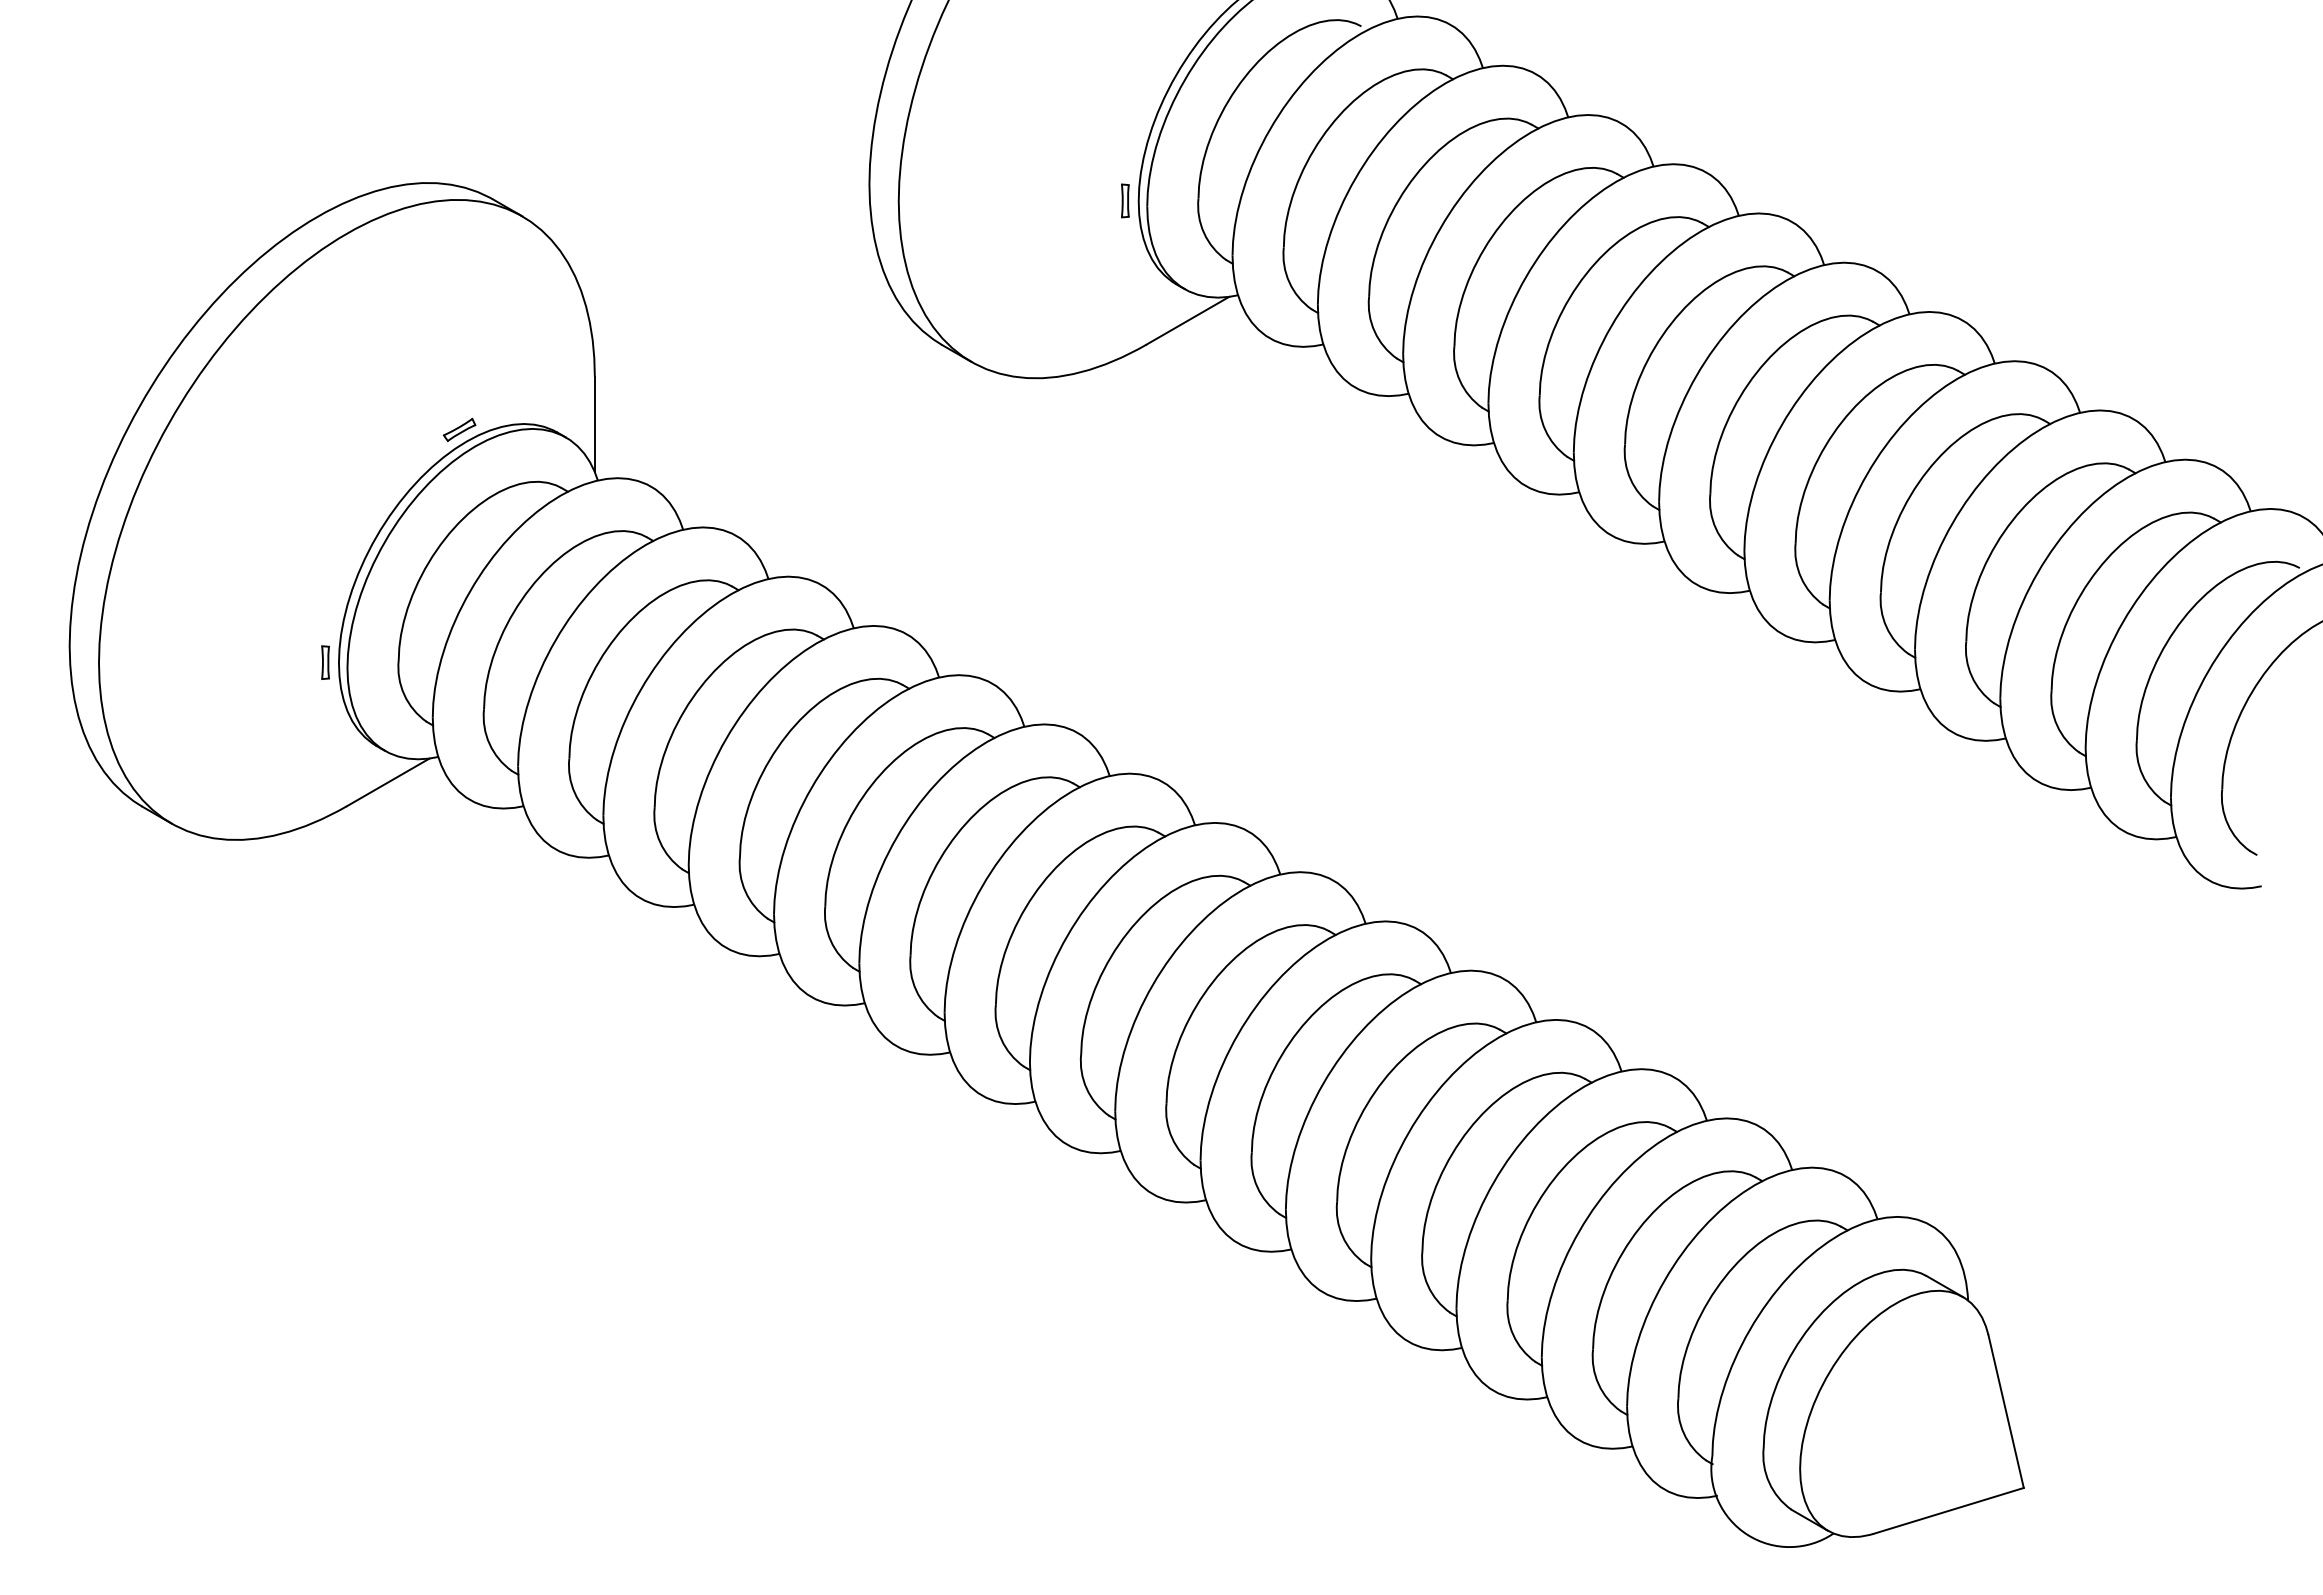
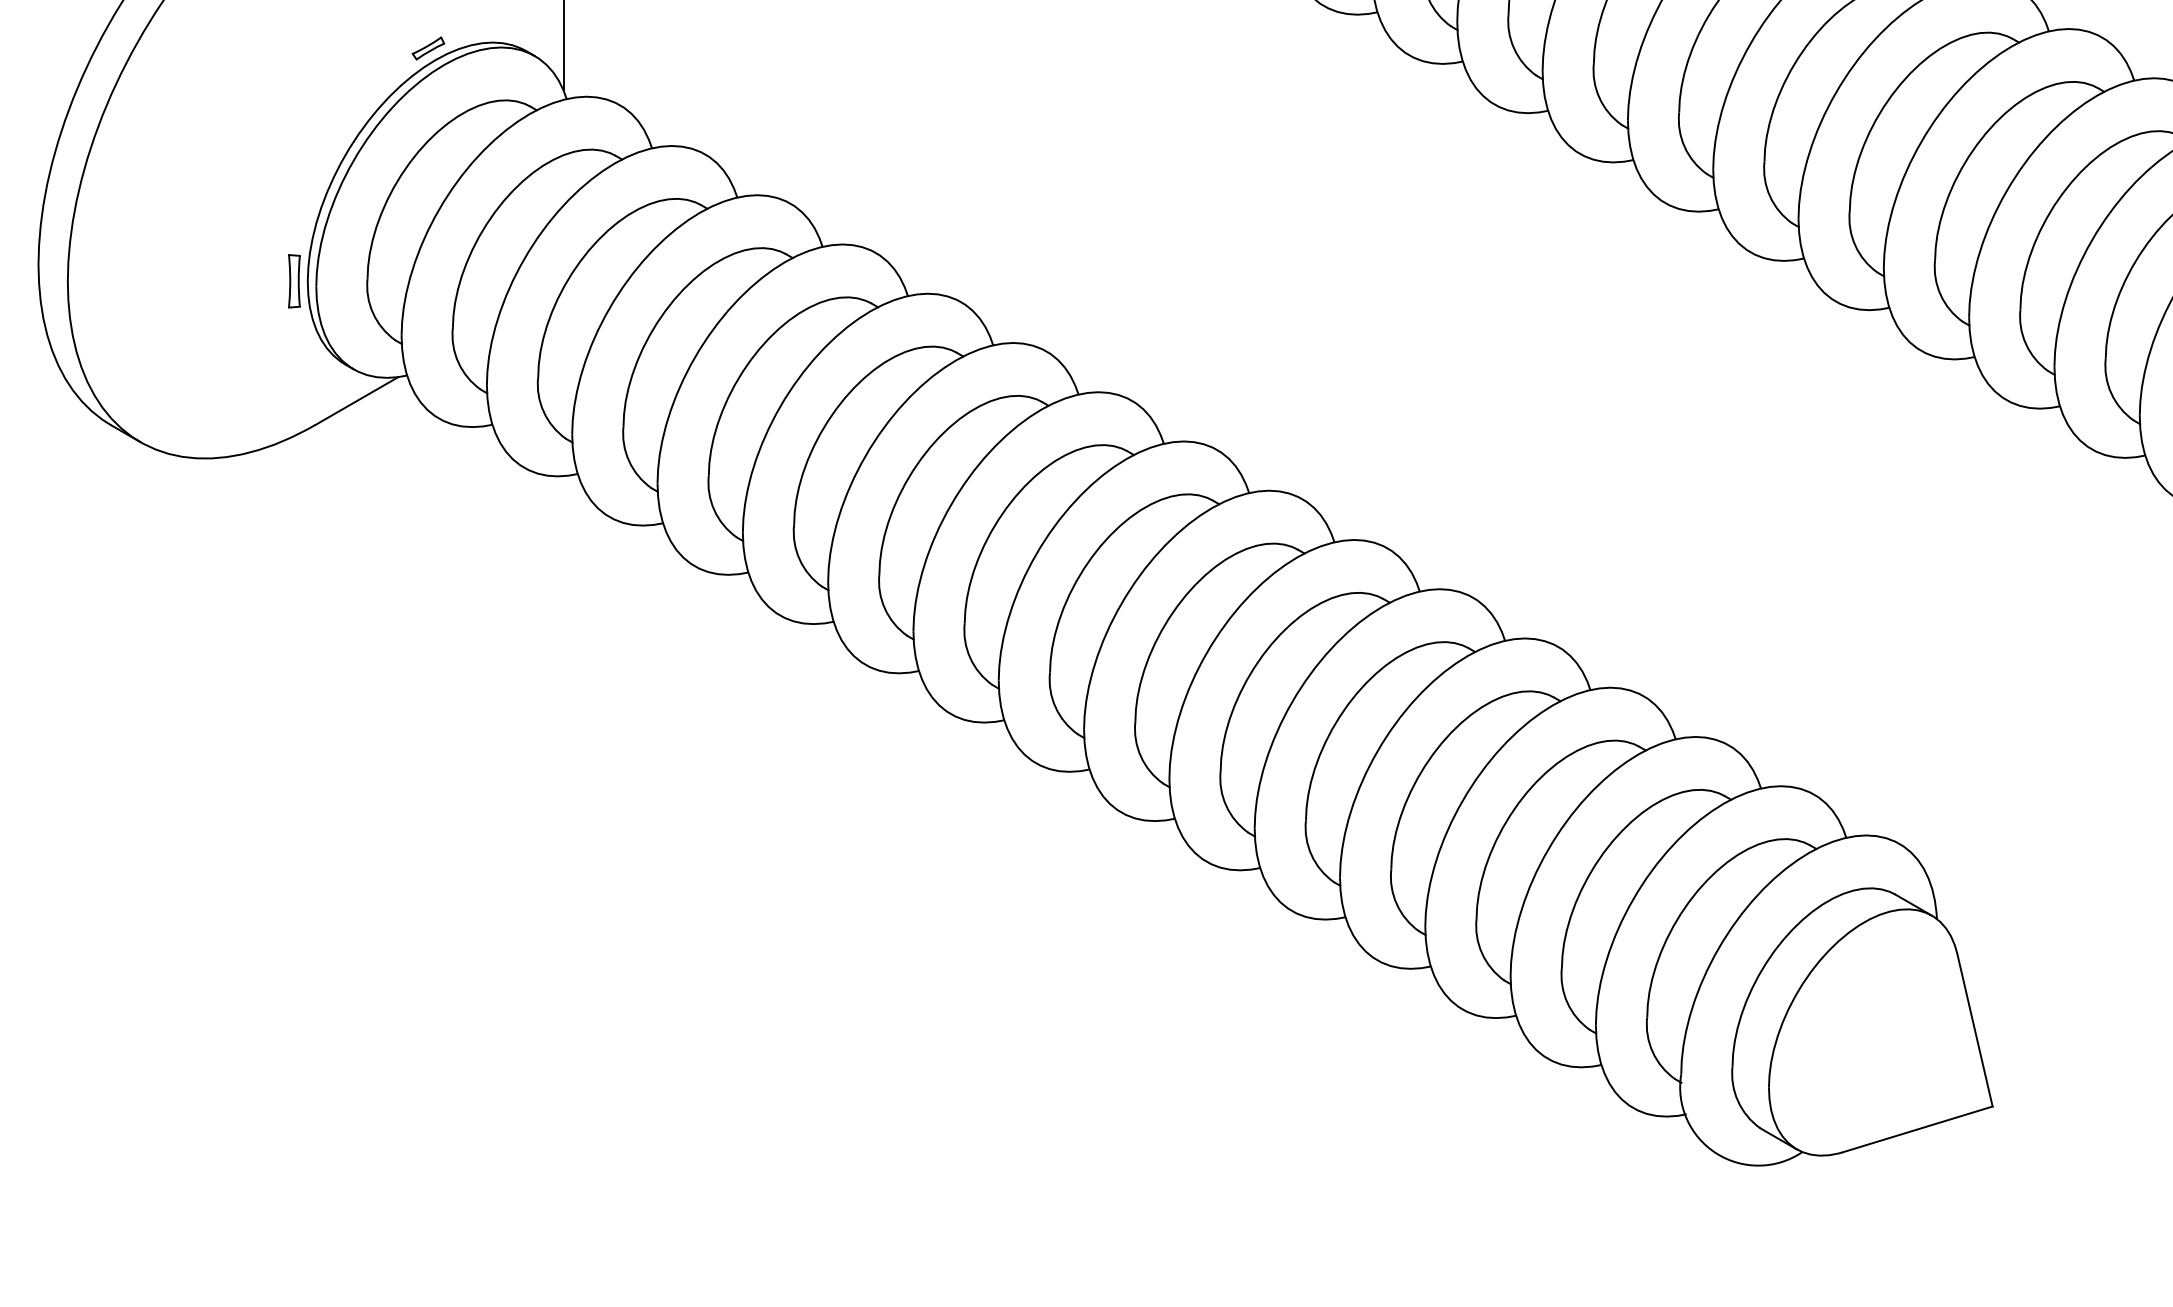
part: (325, 662) -> (294, 281), size x1.6

